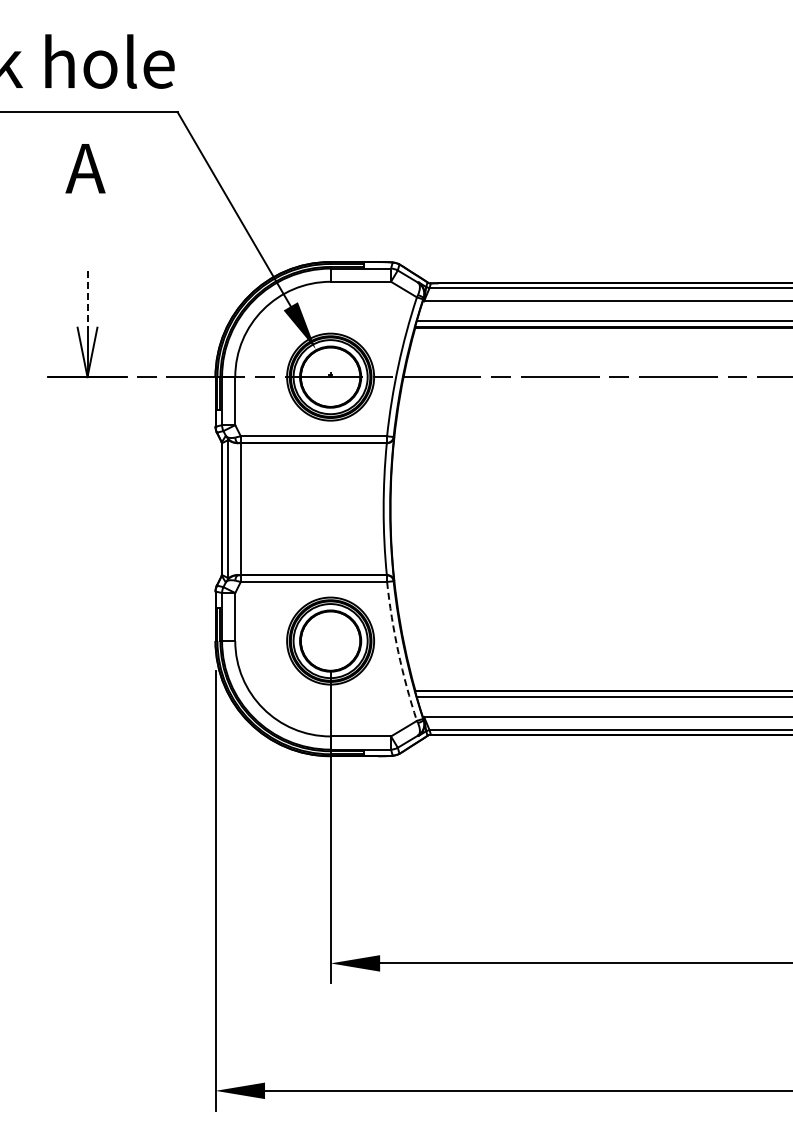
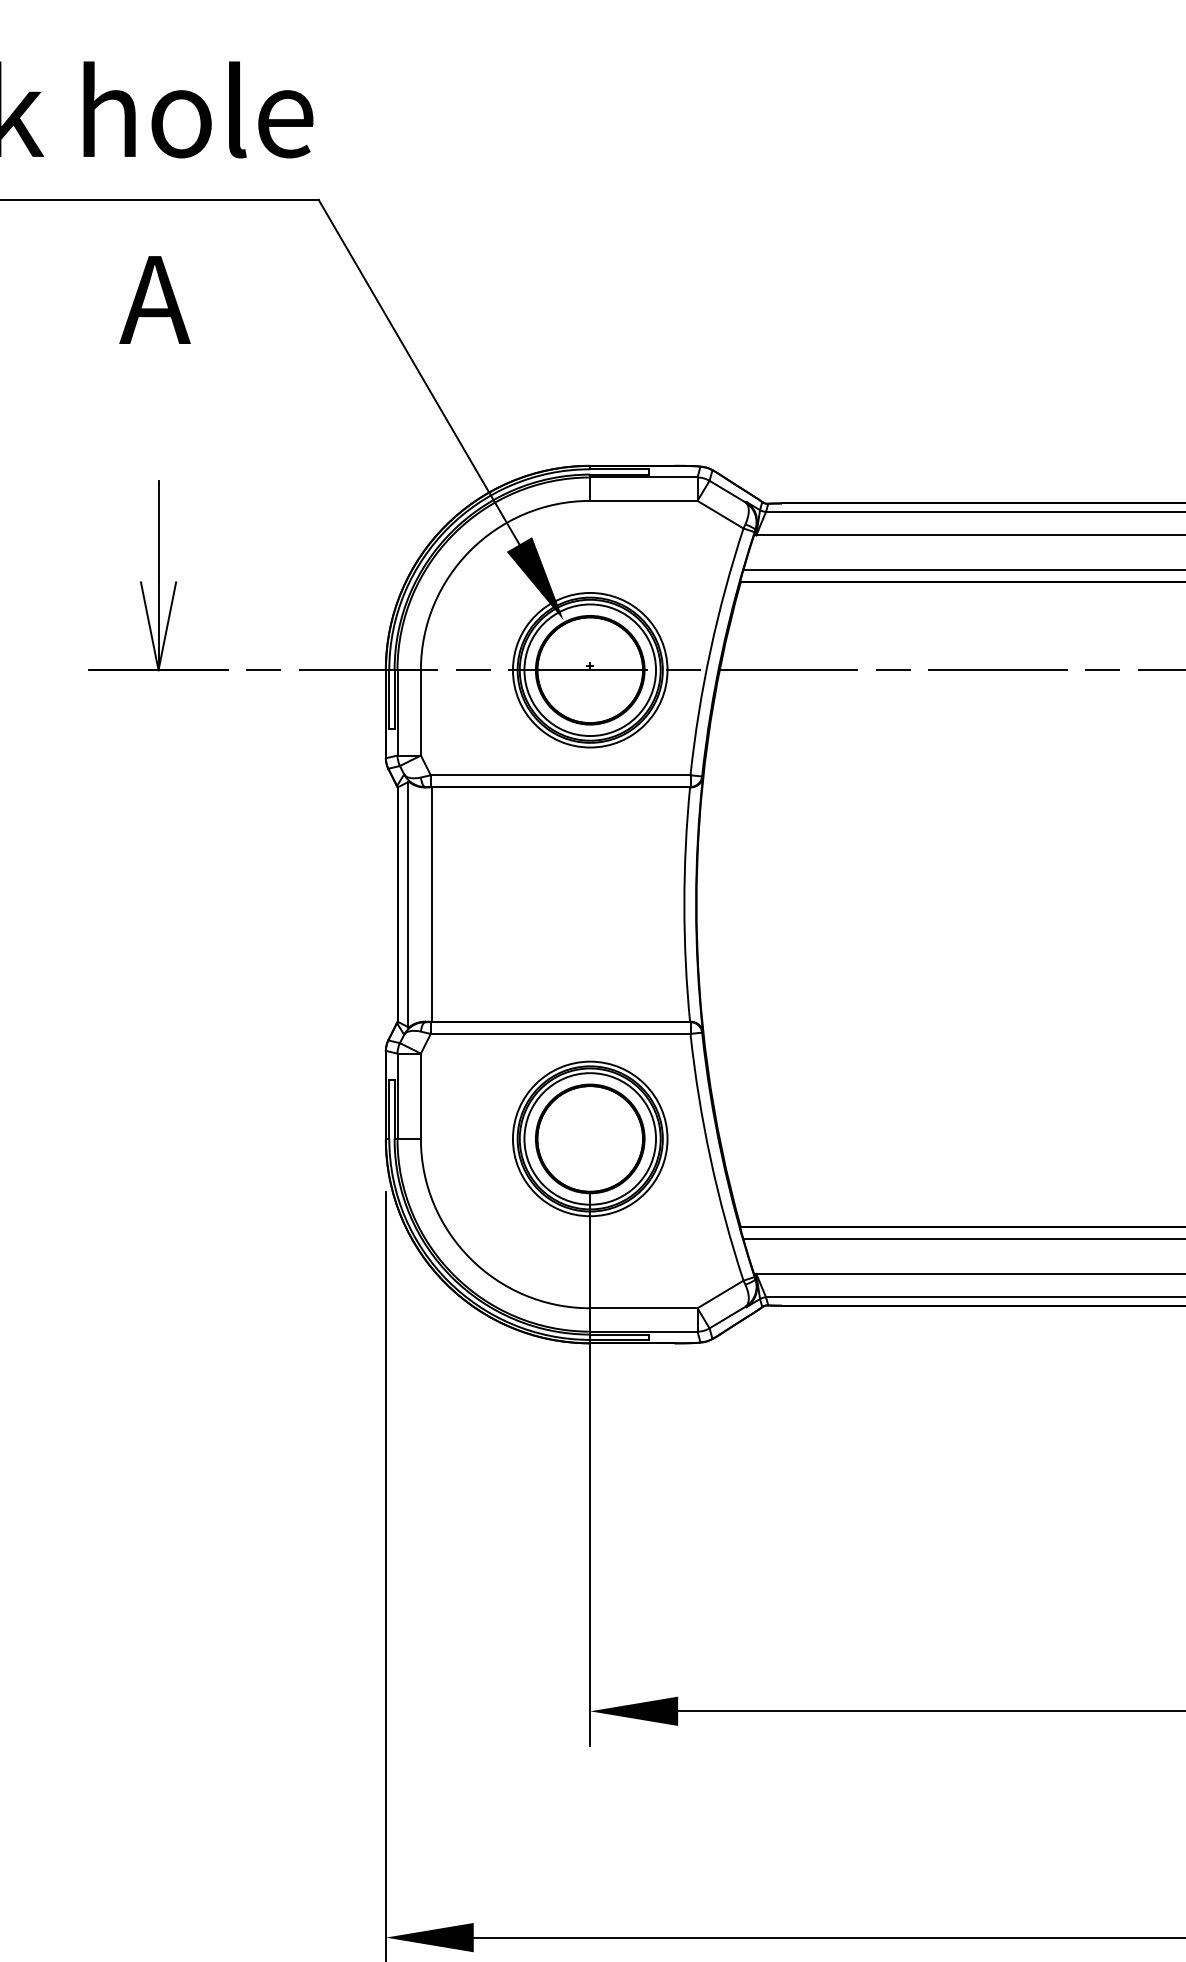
line: (87, 299) -> (158, 532), dashed -> solid
arc: (398, 652) -> (710, 1159), dashed -> solid

